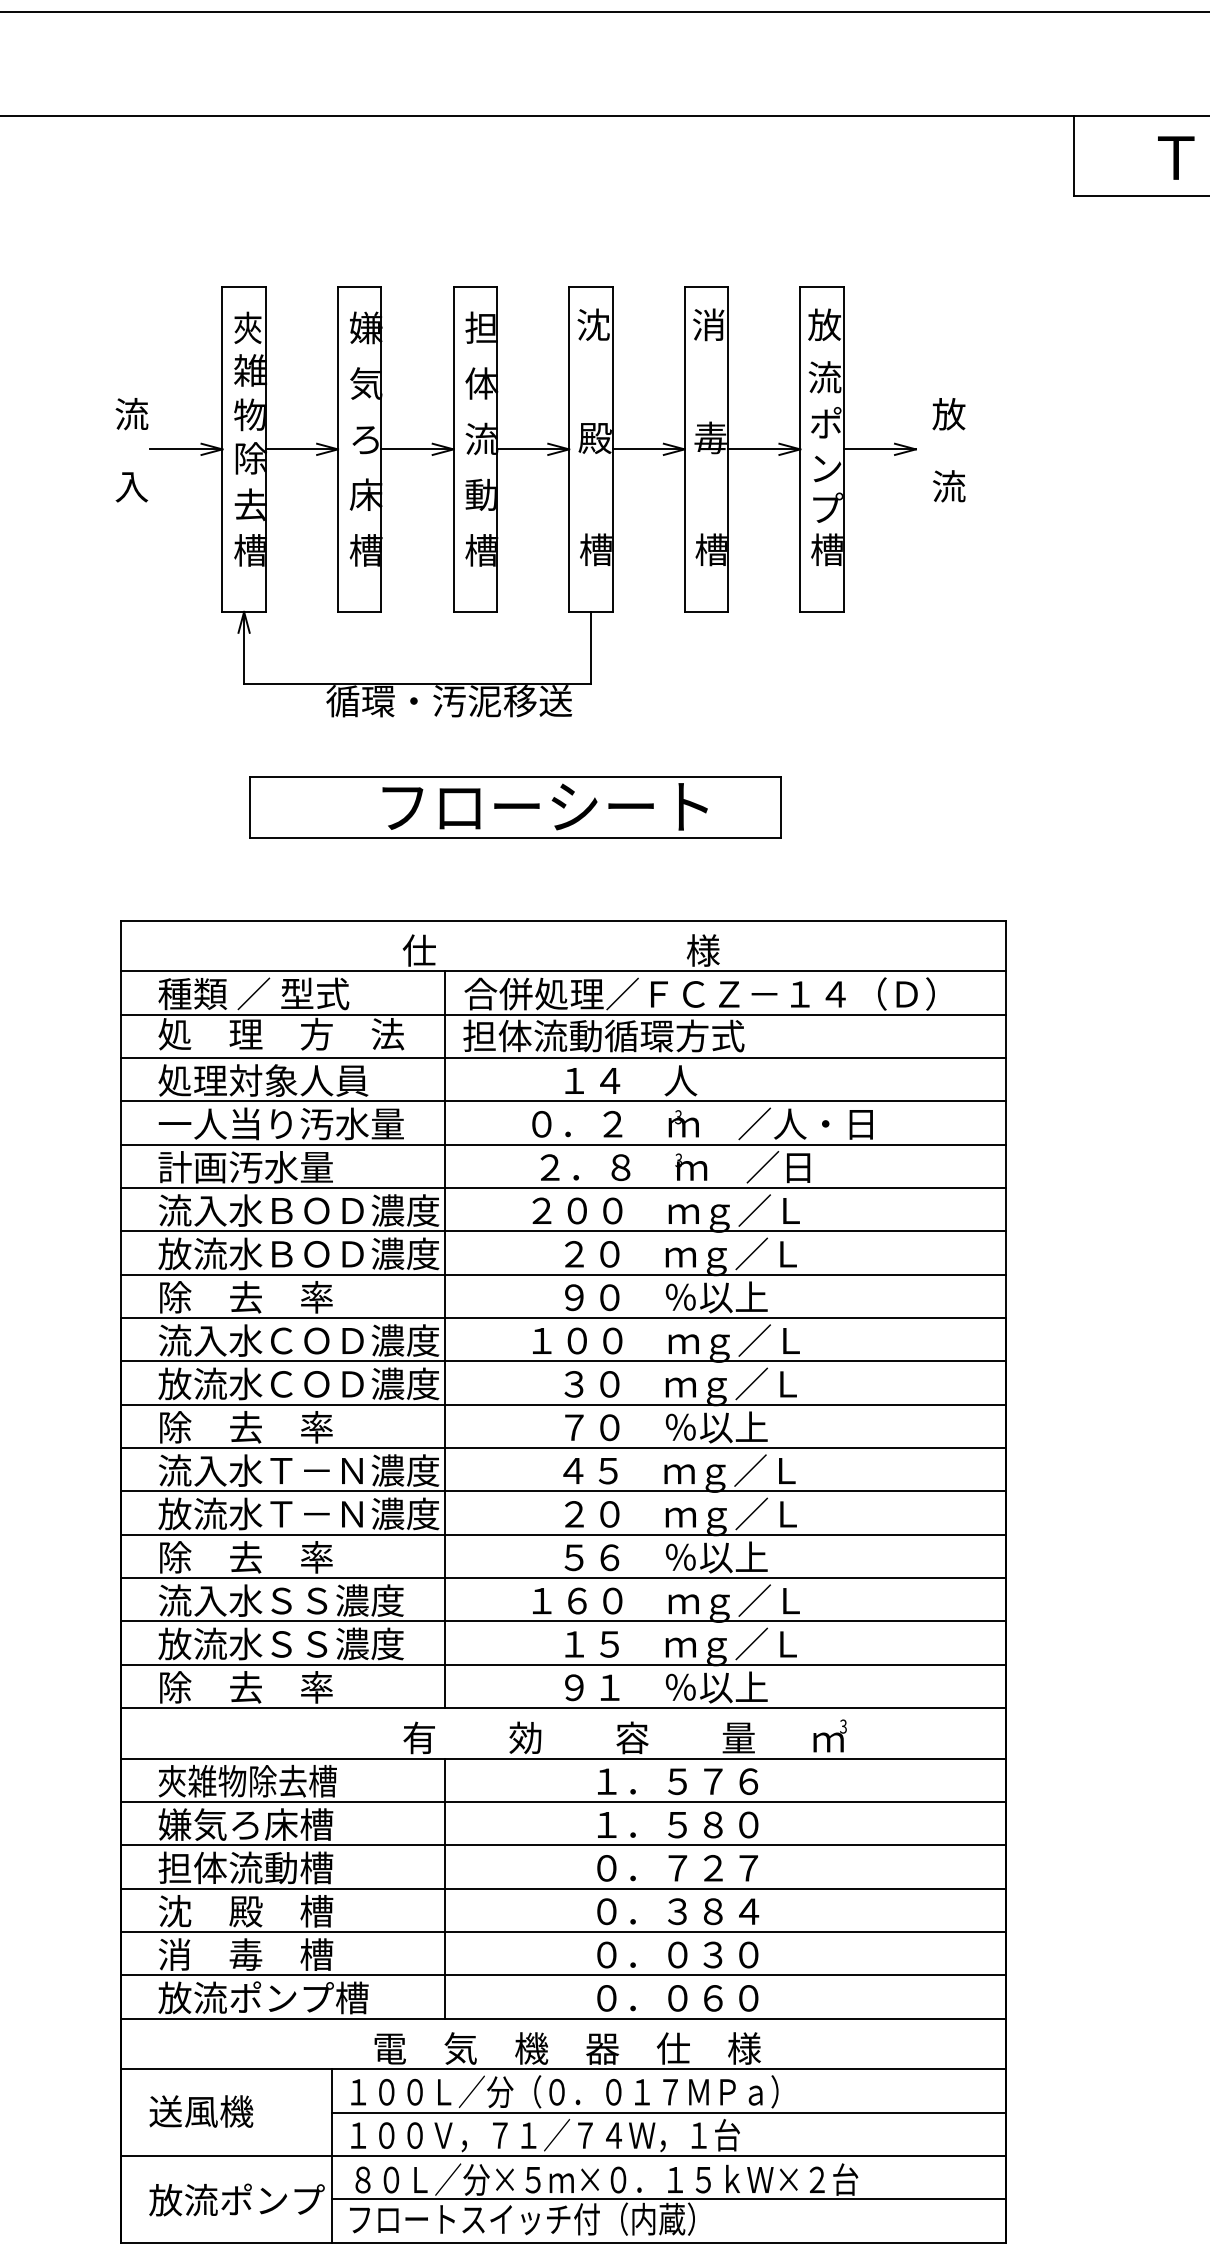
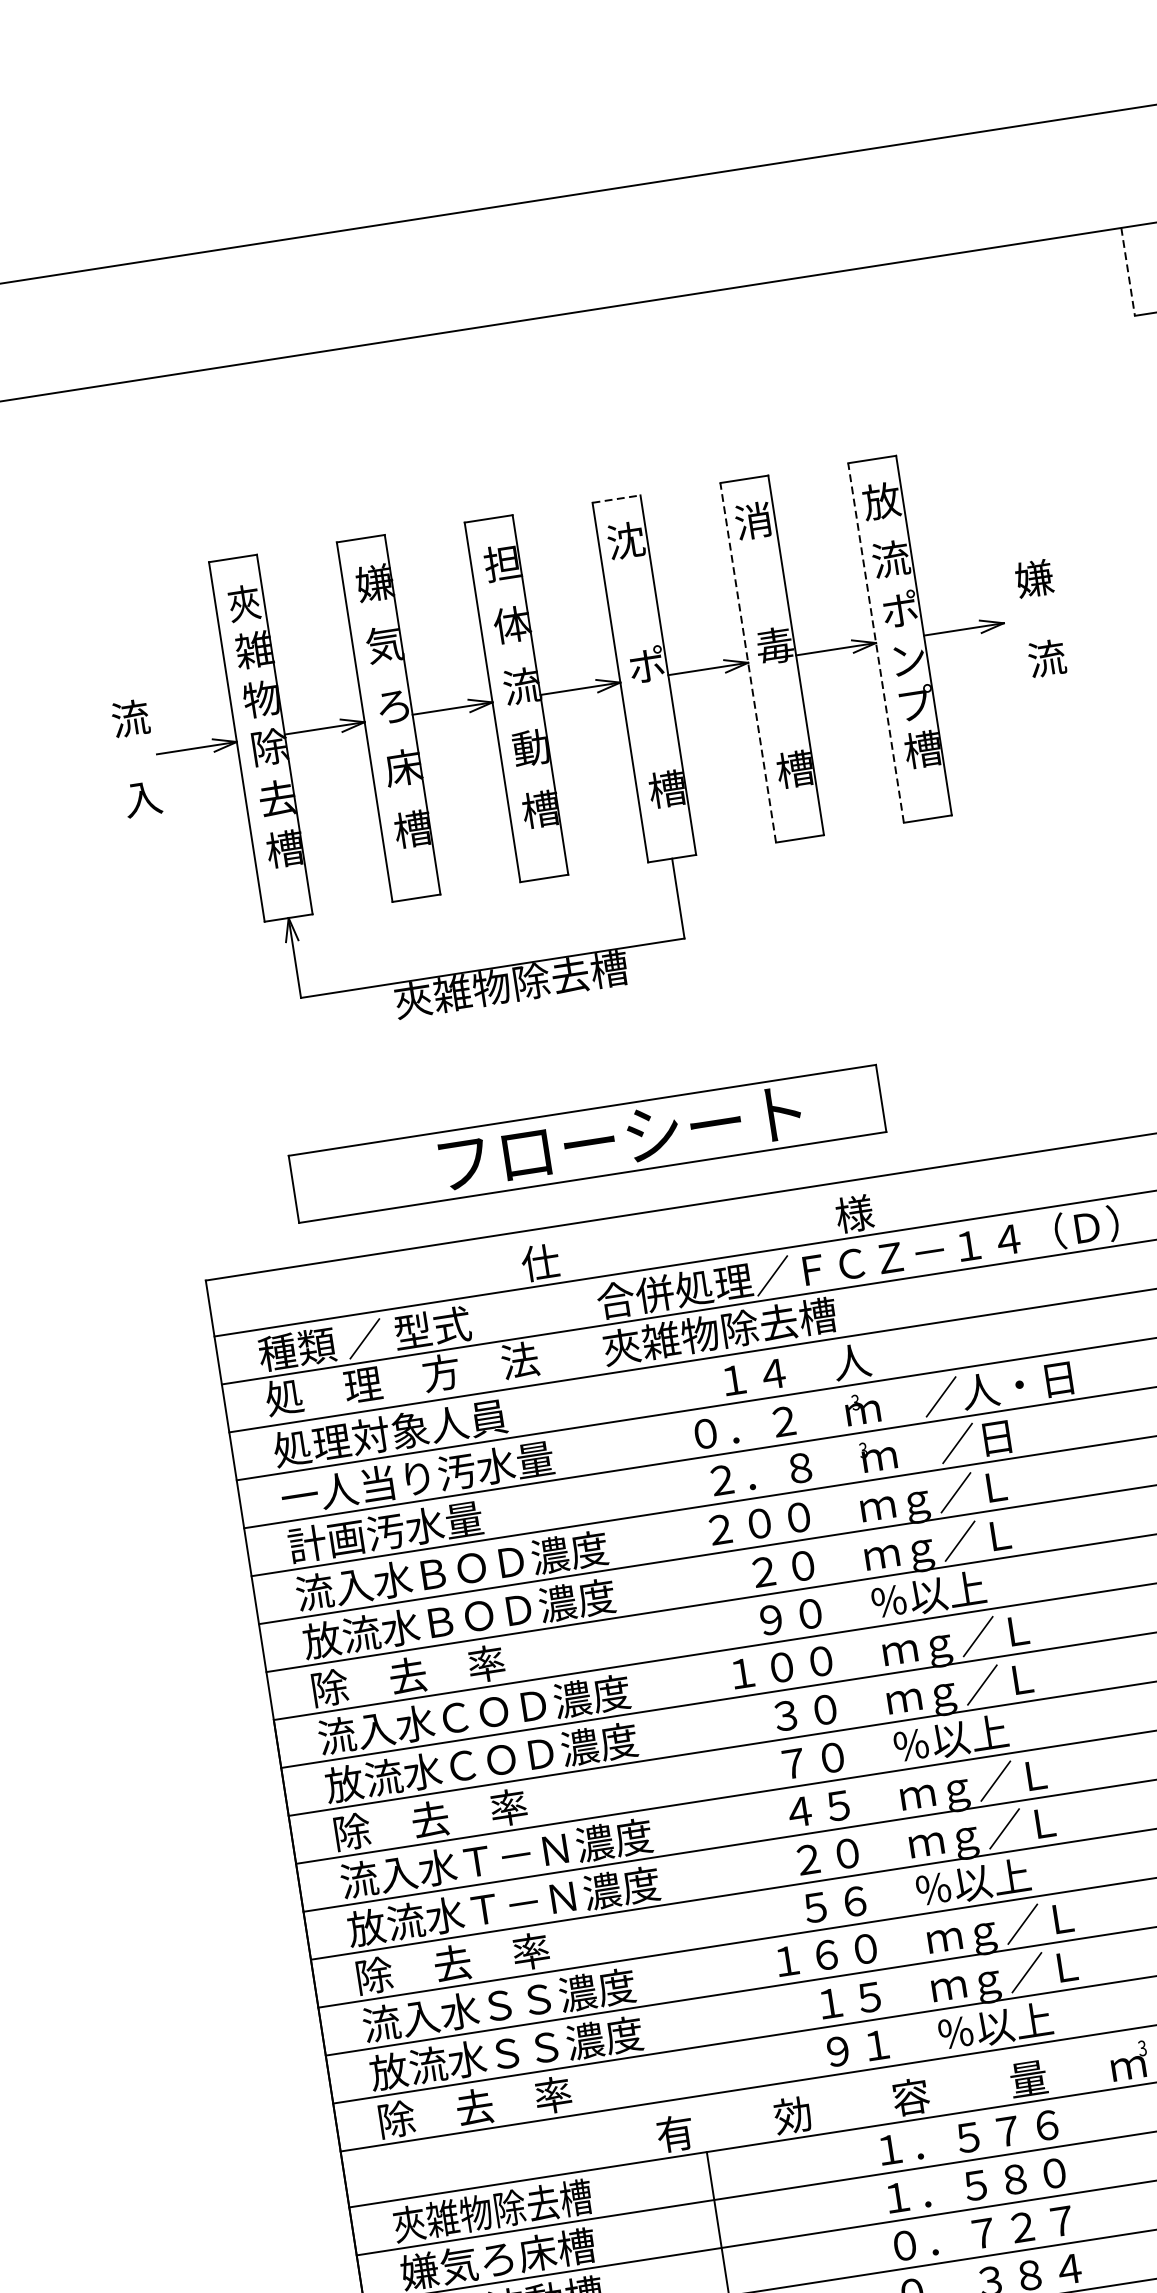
line: (1073, 156) -> (1128, 272), solid -> dashed
line: (590, 286) -> (616, 498), solid -> dashed
text: (948, 414) -> (1033, 579), 放 -> 嫌
text: (594, 437) -> (646, 665), 殿 -> ポ
line: (684, 449) -> (747, 662), solid -> dashed
line: (800, 449) -> (876, 643), solid -> dashed
text: (449, 701) -> (531, 981), 循環・汚泥移送 -> 夾雑物除去槽
part: (515, 807) -> (587, 1144), moved
text: (603, 1035) -> (758, 1325), 担体流動循環方式 -> 夾雑物除去槽
line: (444, 1339) -> (634, 1688), removed

